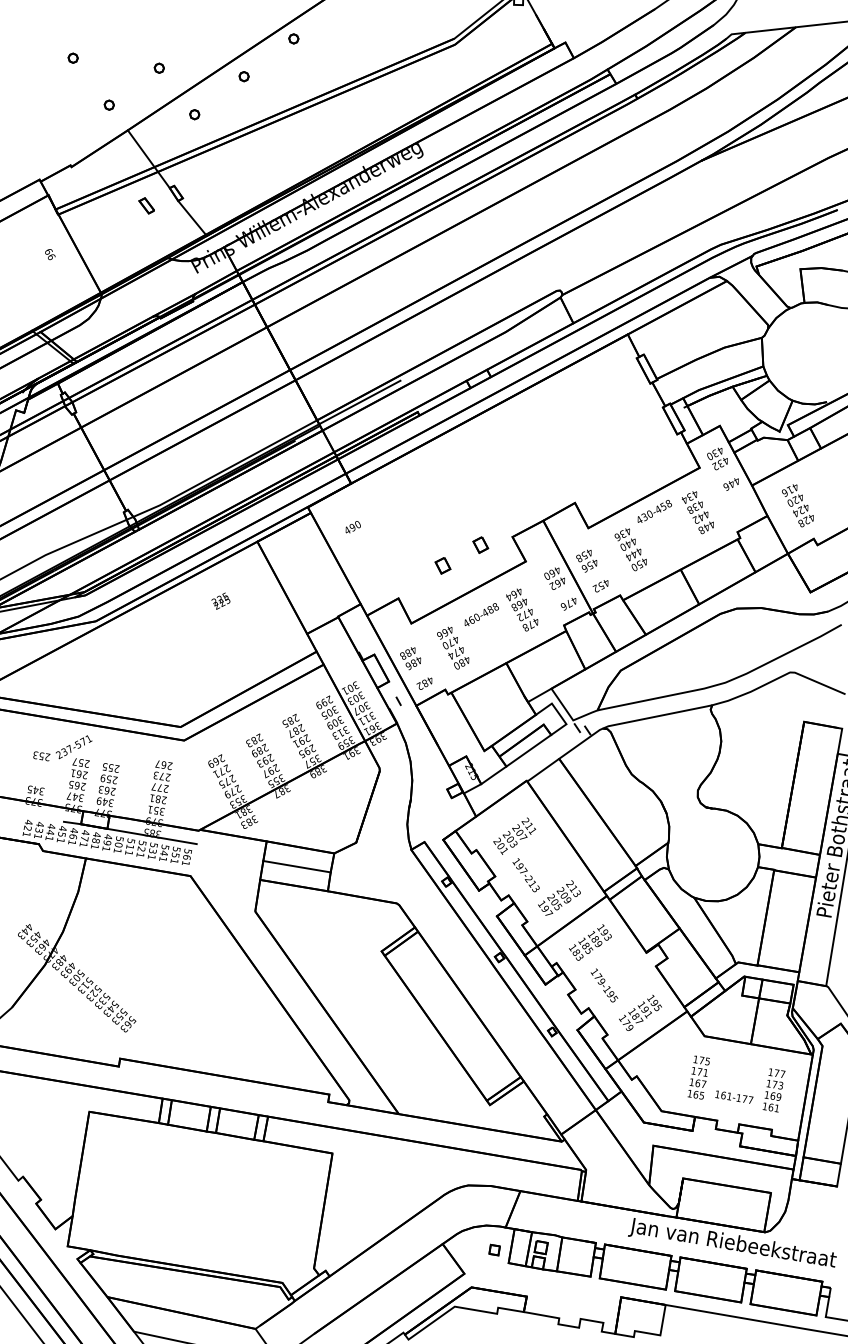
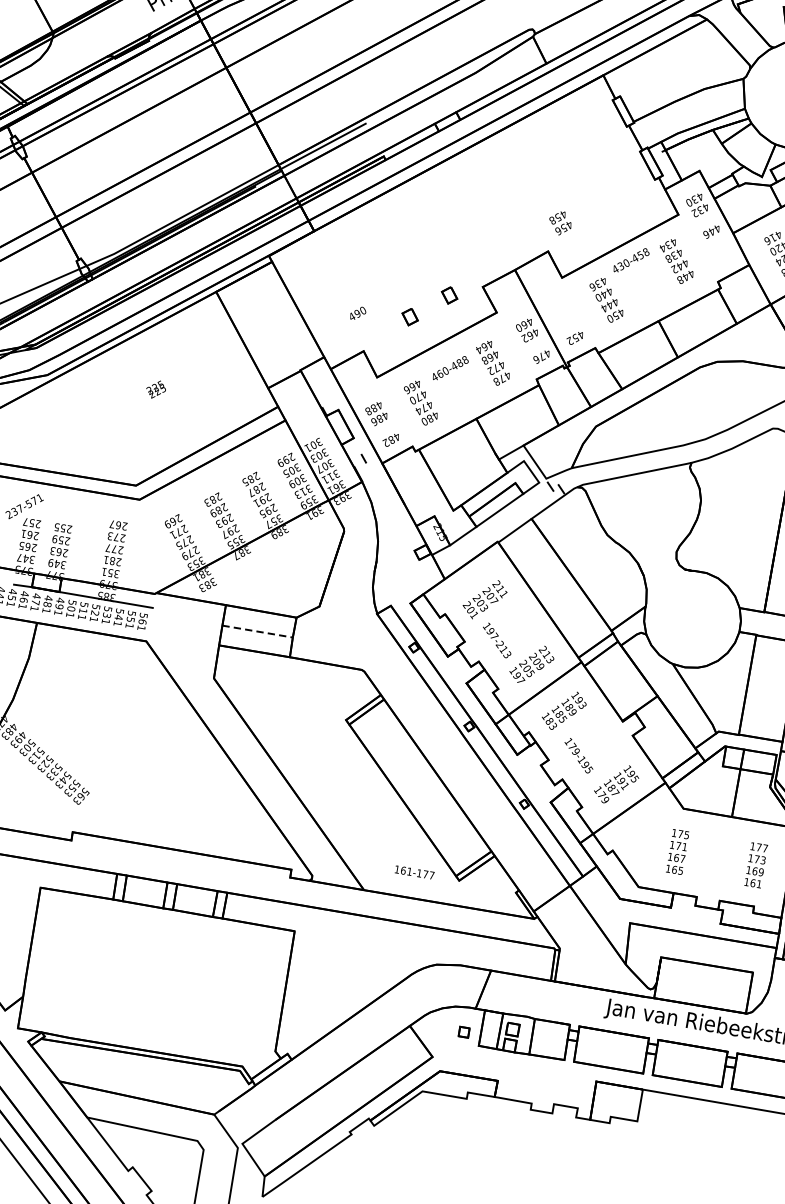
text: (352, 527) -> (357, 313), moved
text: (586, 560) -> (560, 222), moved
text: (220, 600) -> (155, 388), moved
line: (297, 866) -> (258, 631), solid -> dashed
text: (734, 1096) -> (414, 871), moved

